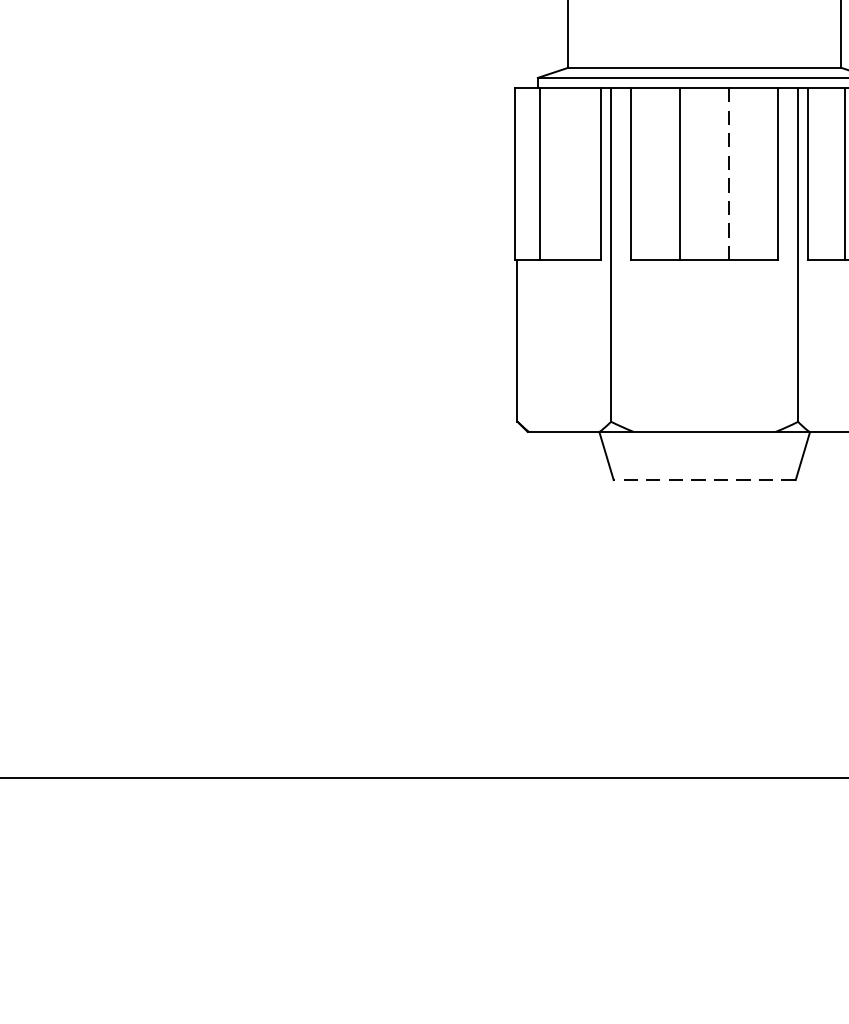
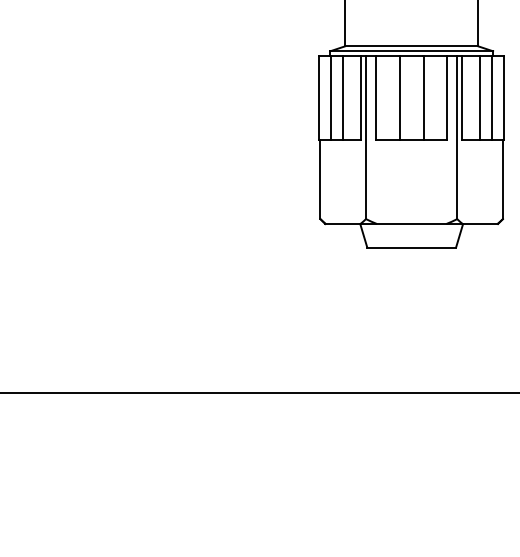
line: (564, 174) -> (343, 98), added
line: (728, 174) -> (423, 98), dashed -> solid
line: (704, 480) -> (411, 247), dashed -> solid

